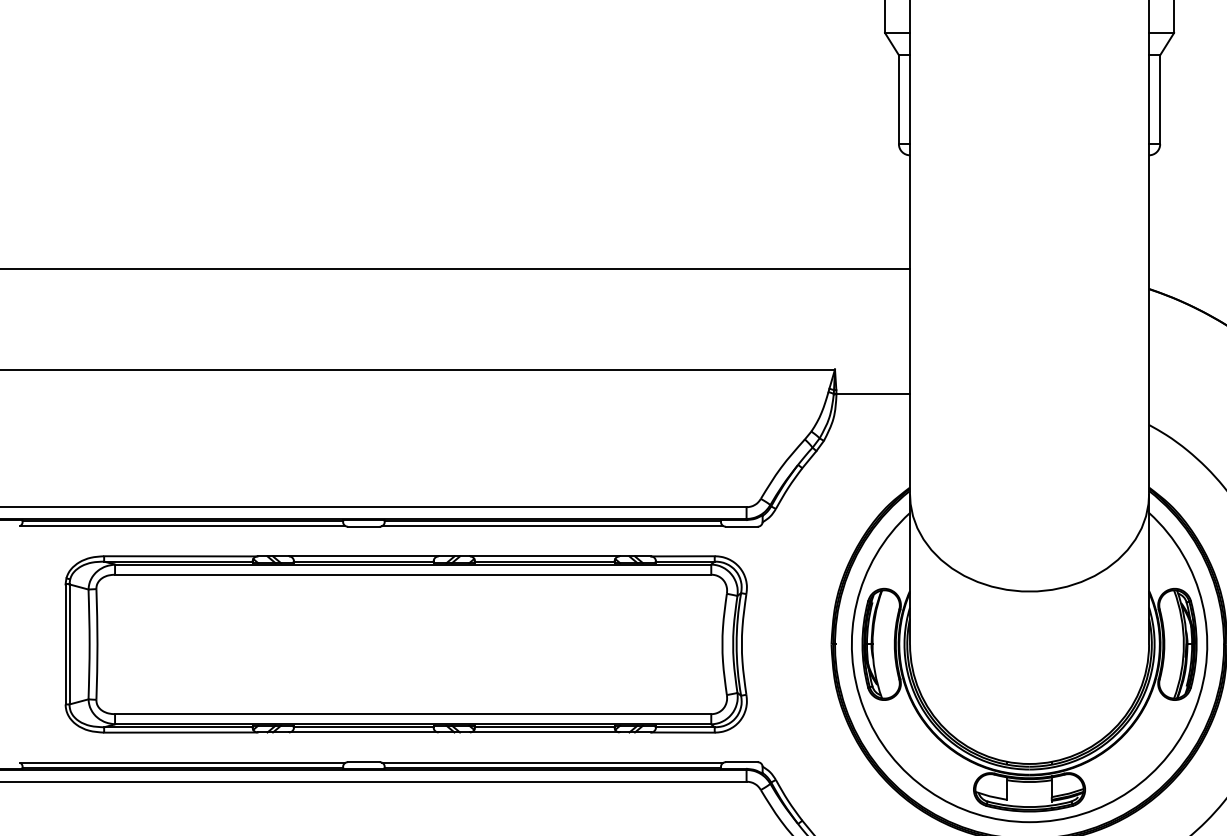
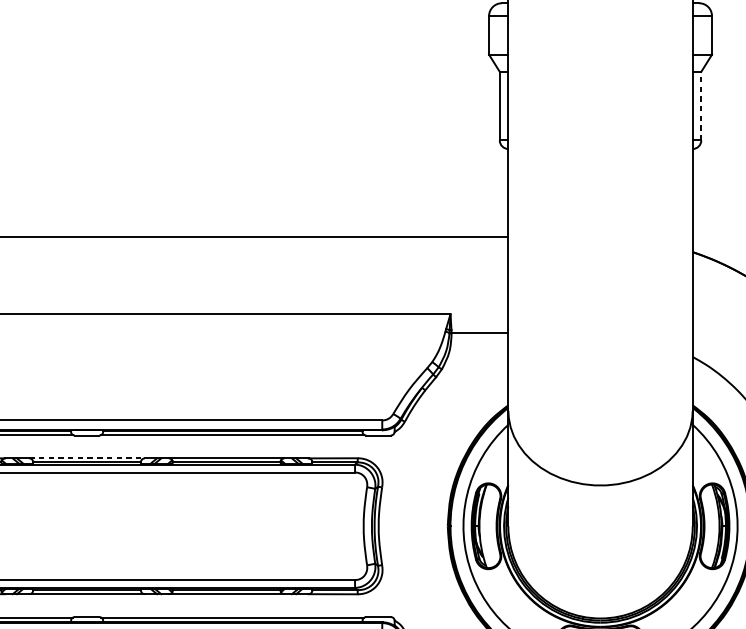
line: (1160, 99) -> (701, 105), solid -> dashed
line: (363, 556) -> (86, 458), solid -> dashed

